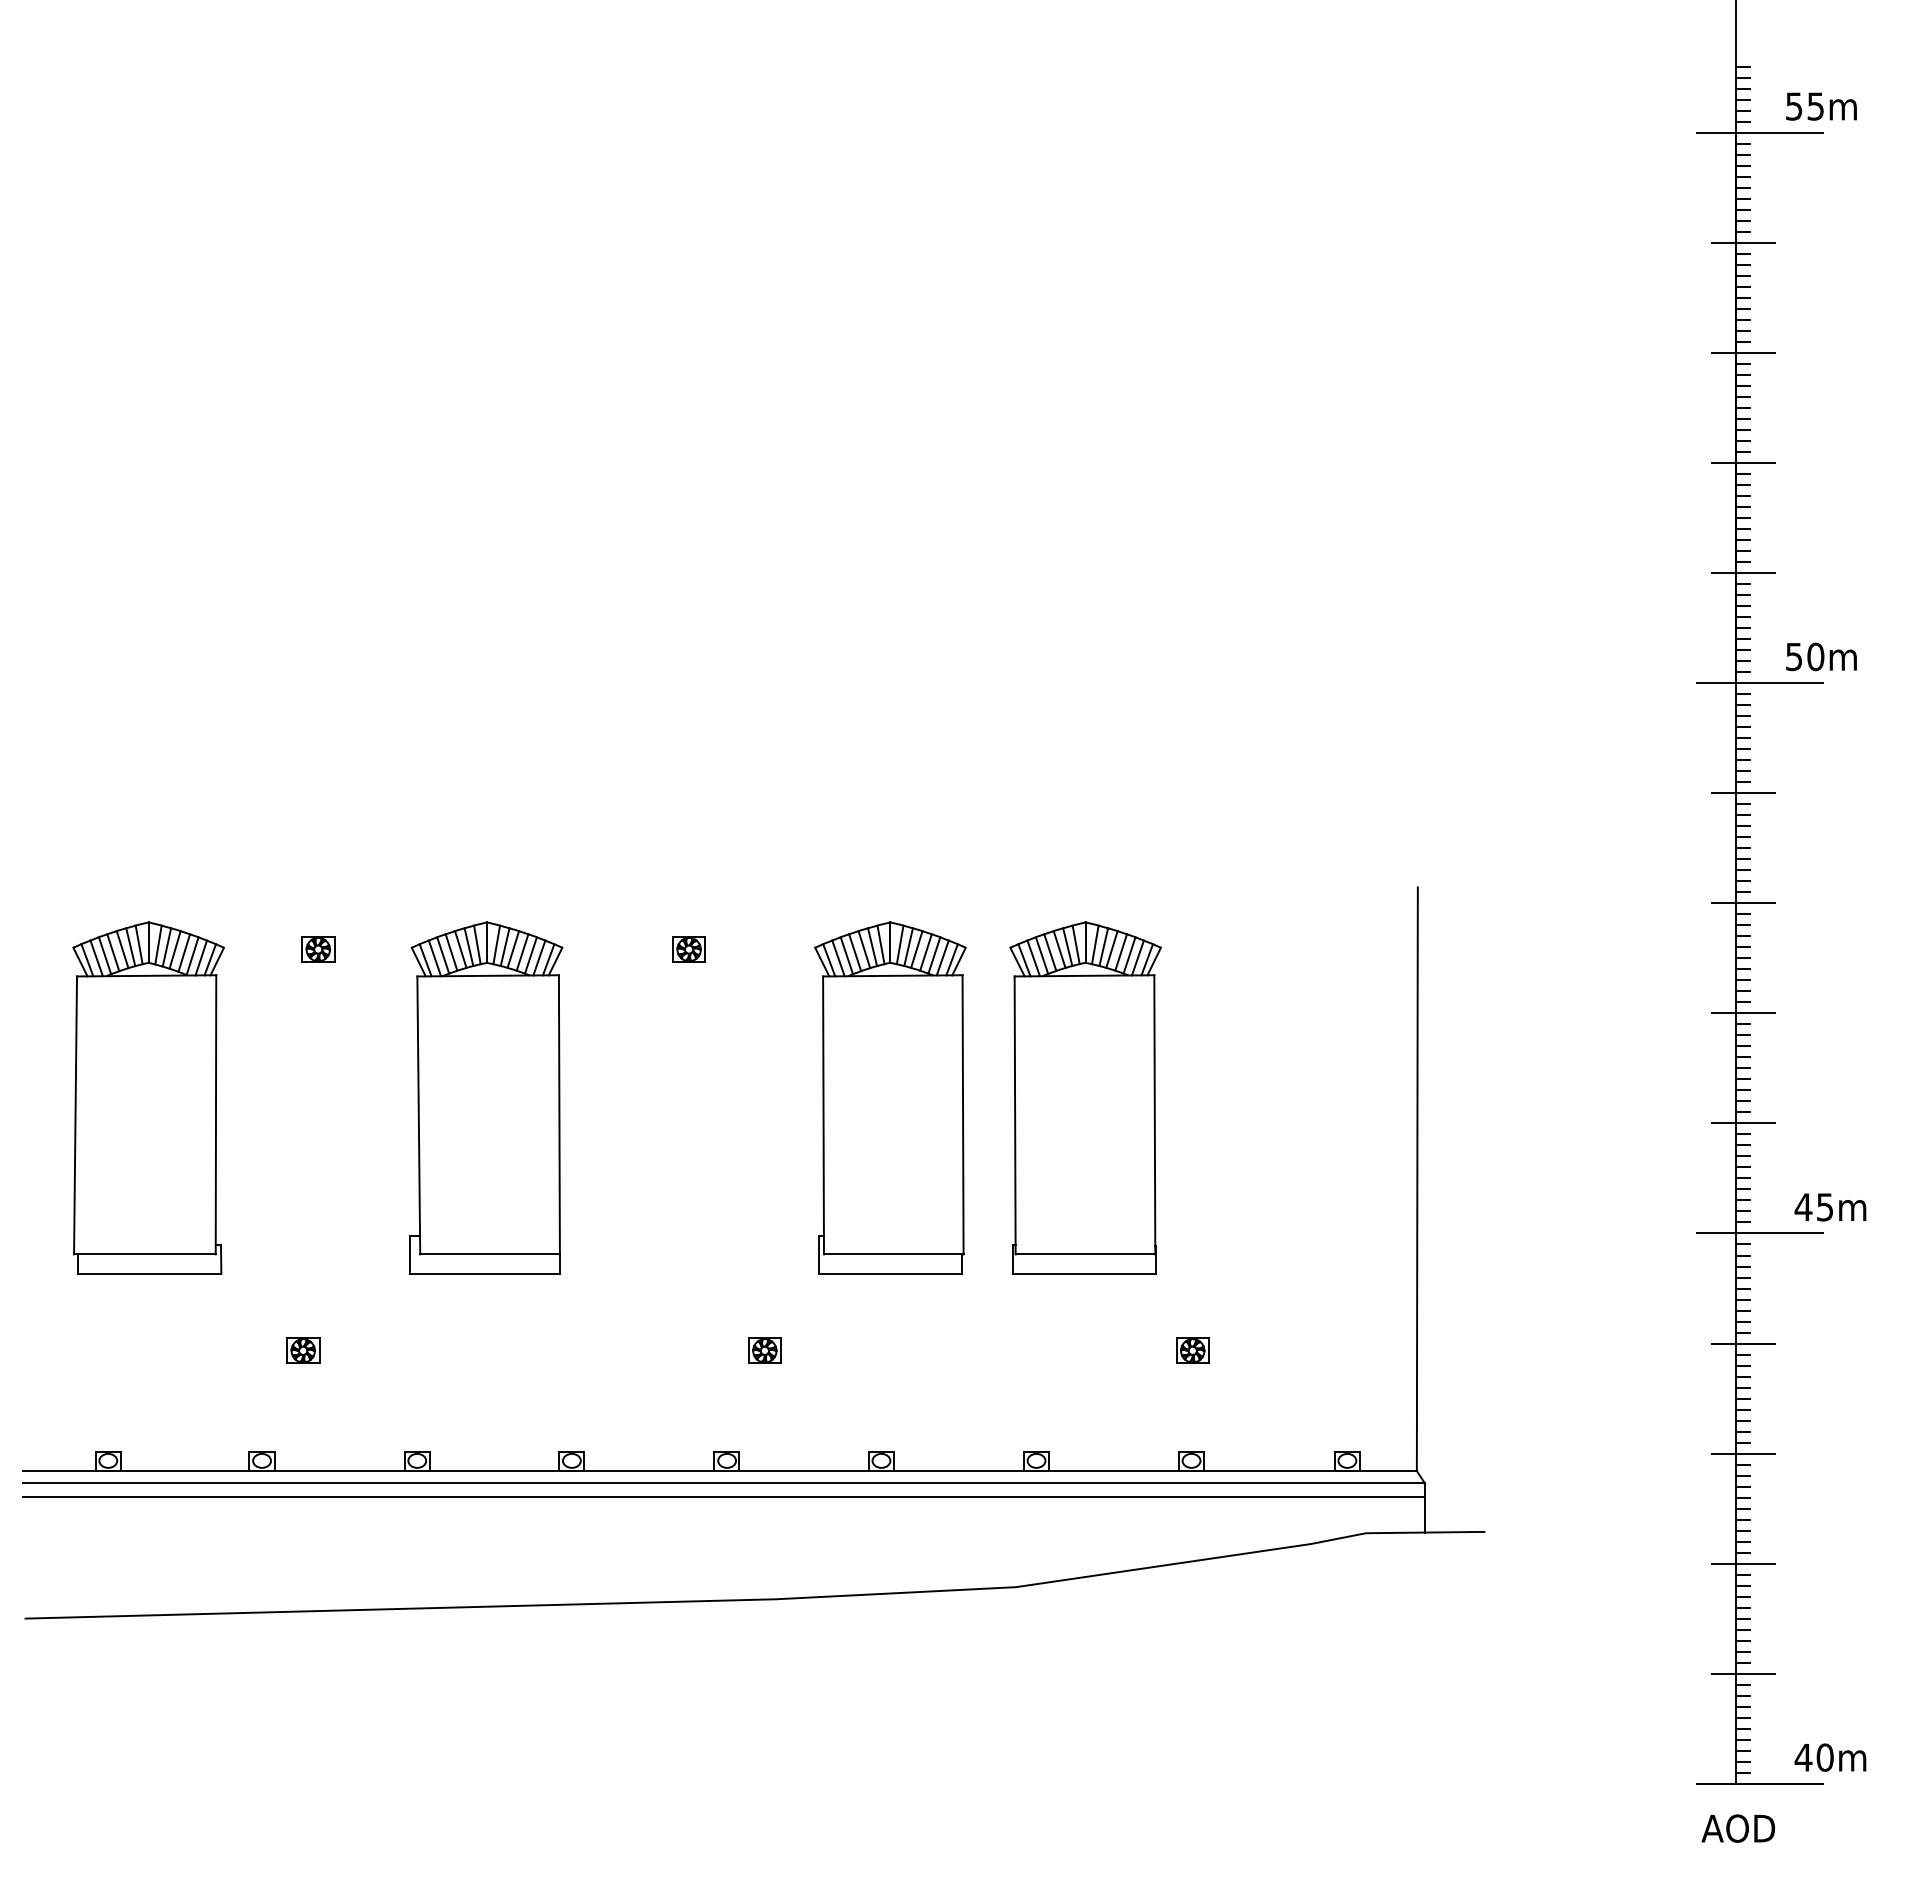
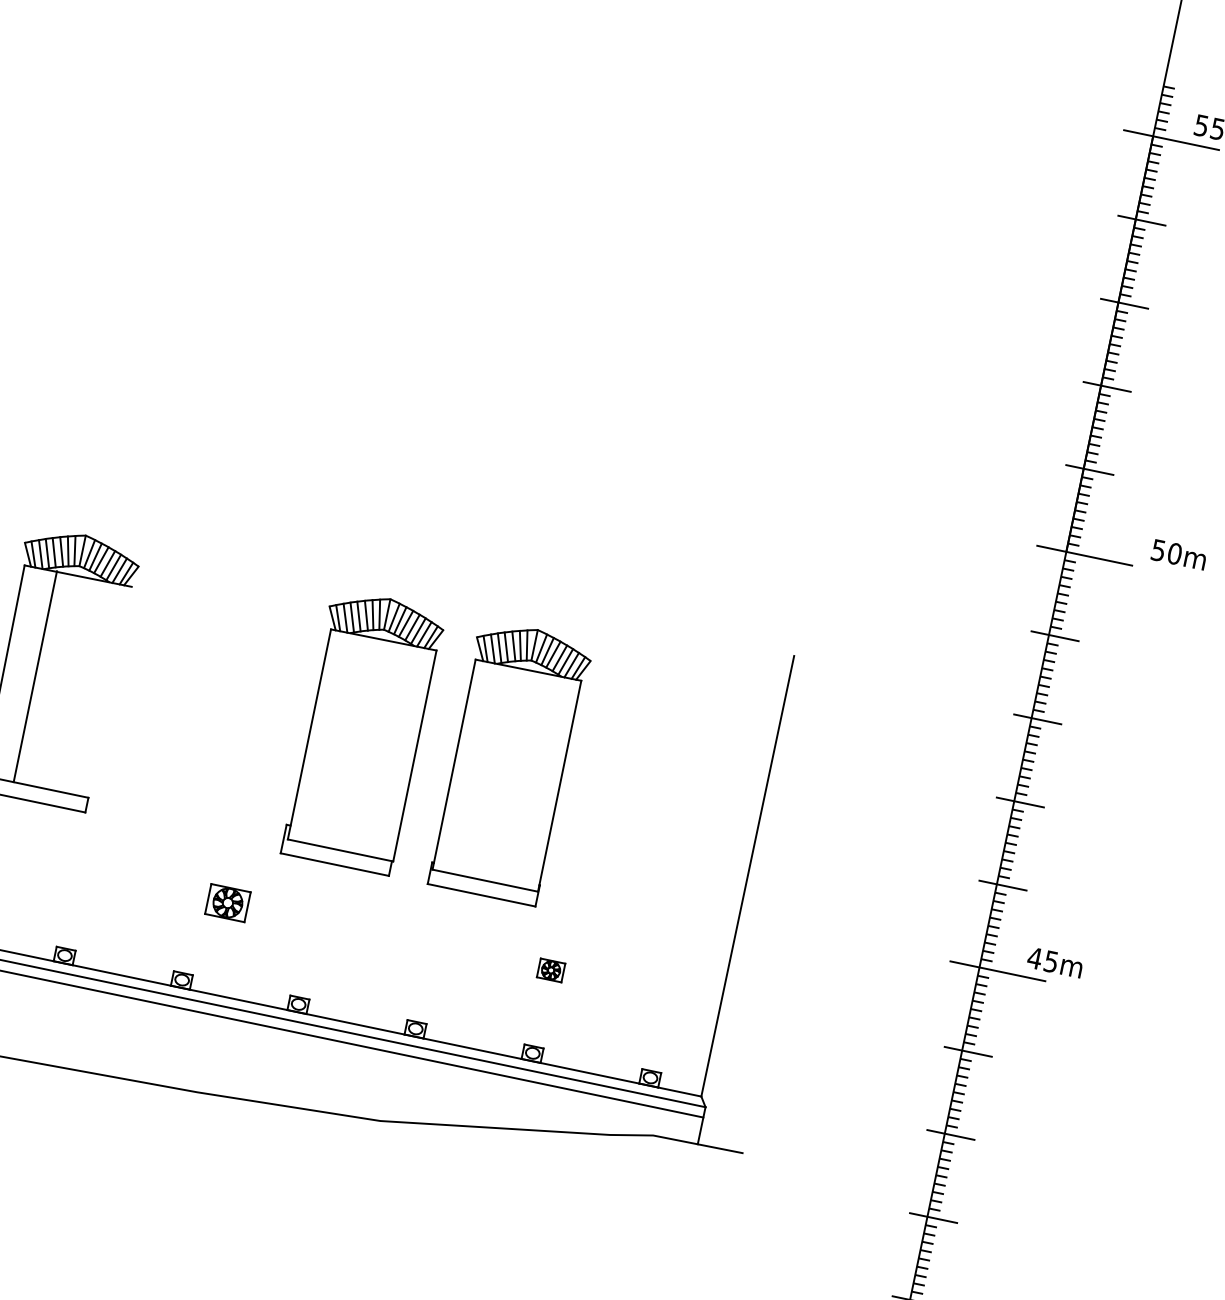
text: (1821, 656) -> (1179, 554), moved
part: (688, 949) -> (233, 587), removed
line: (558, 1114) -> (34, 676), moved
part: (764, 1350) -> (227, 902), size x1.6

